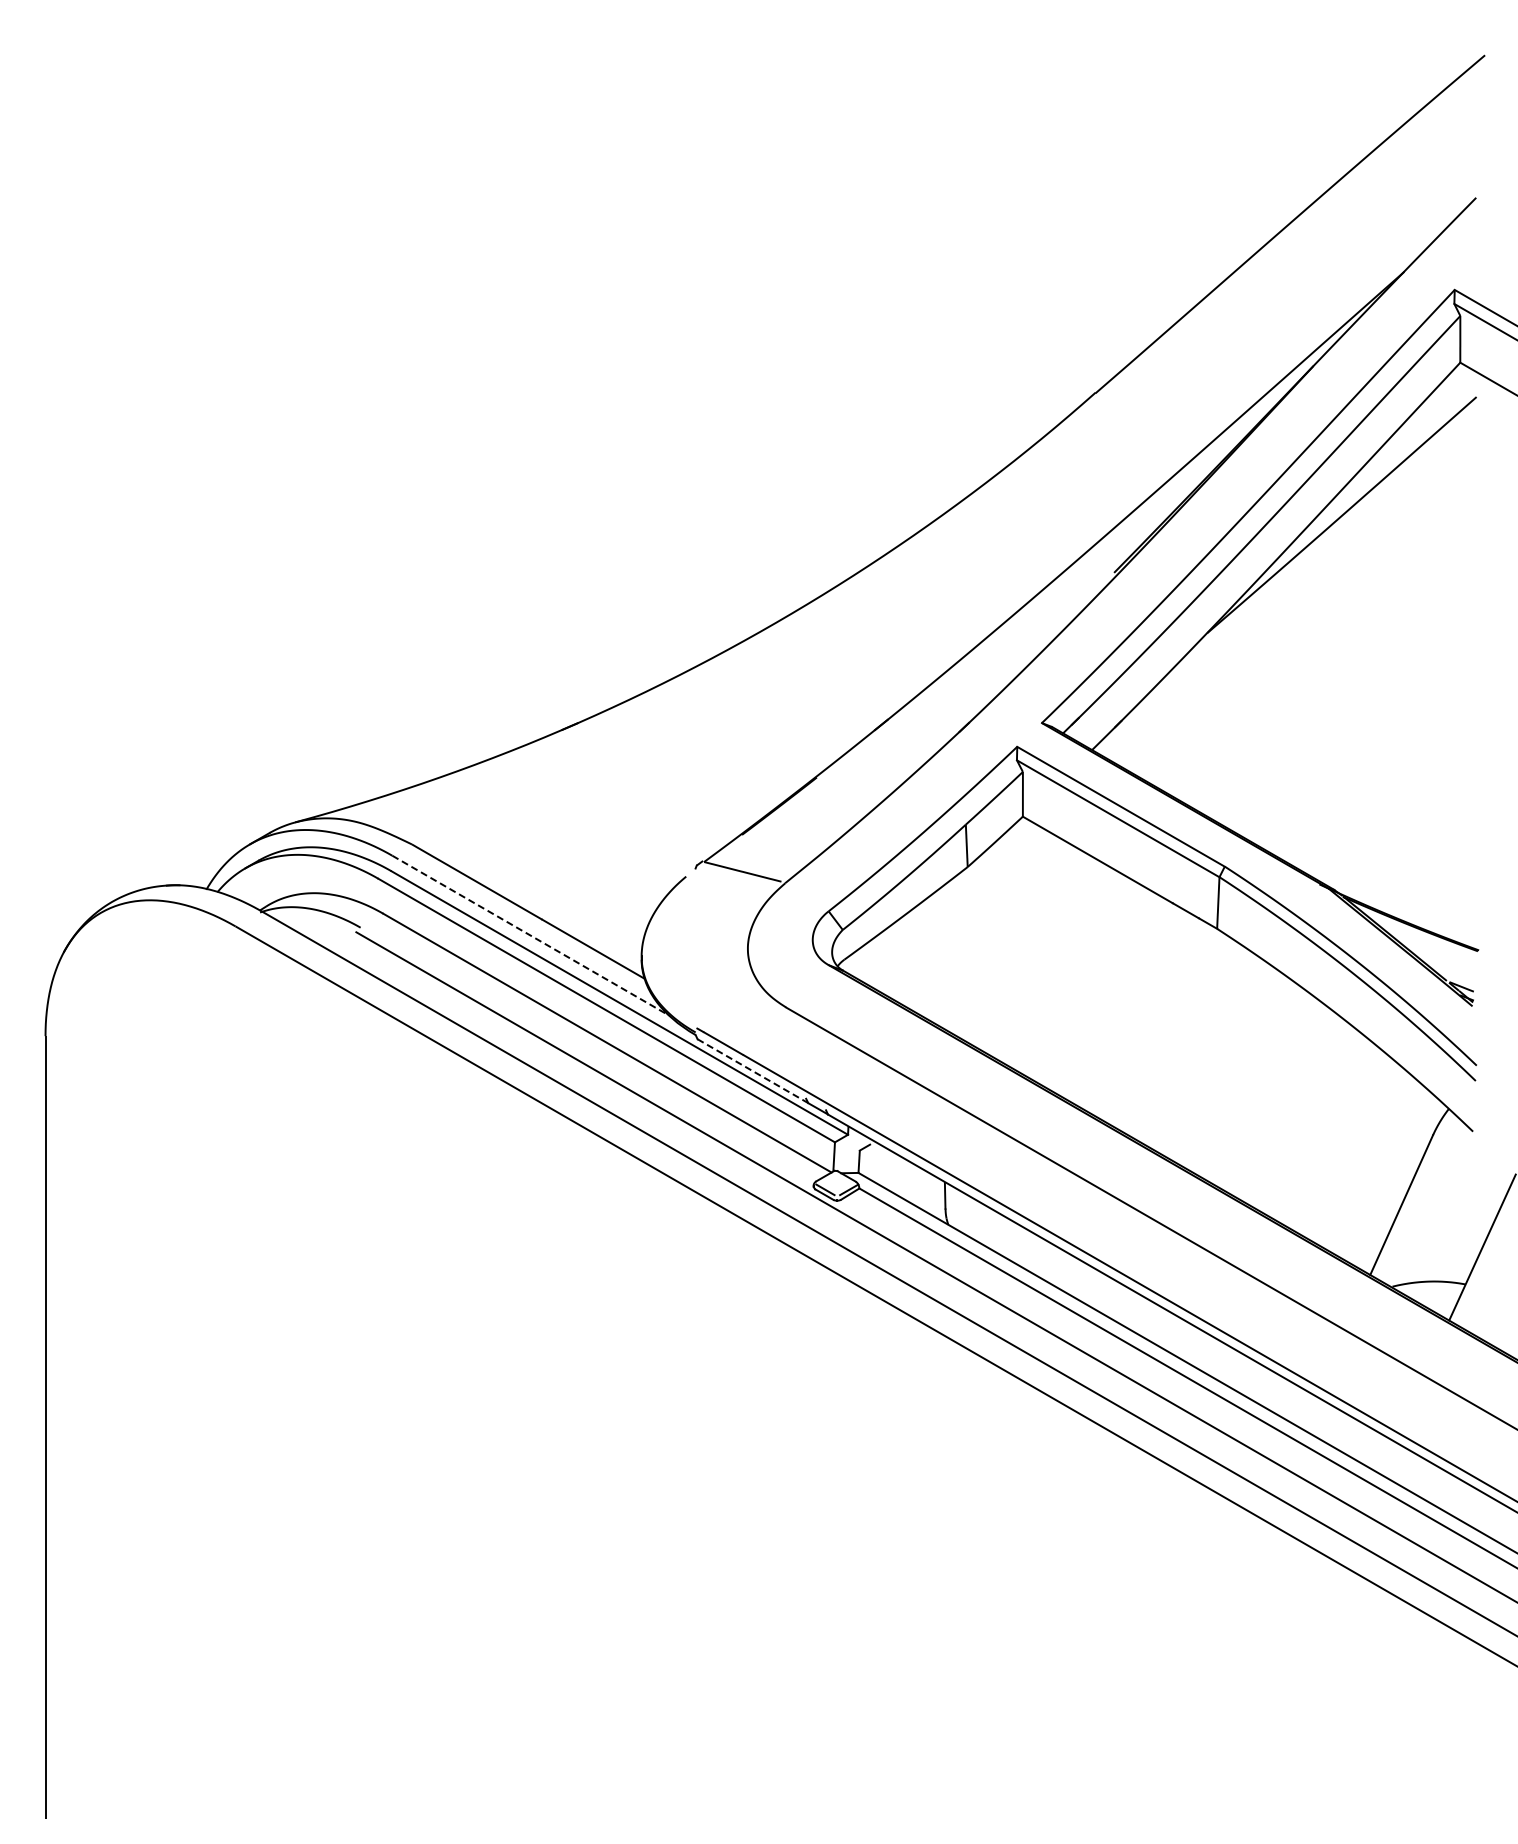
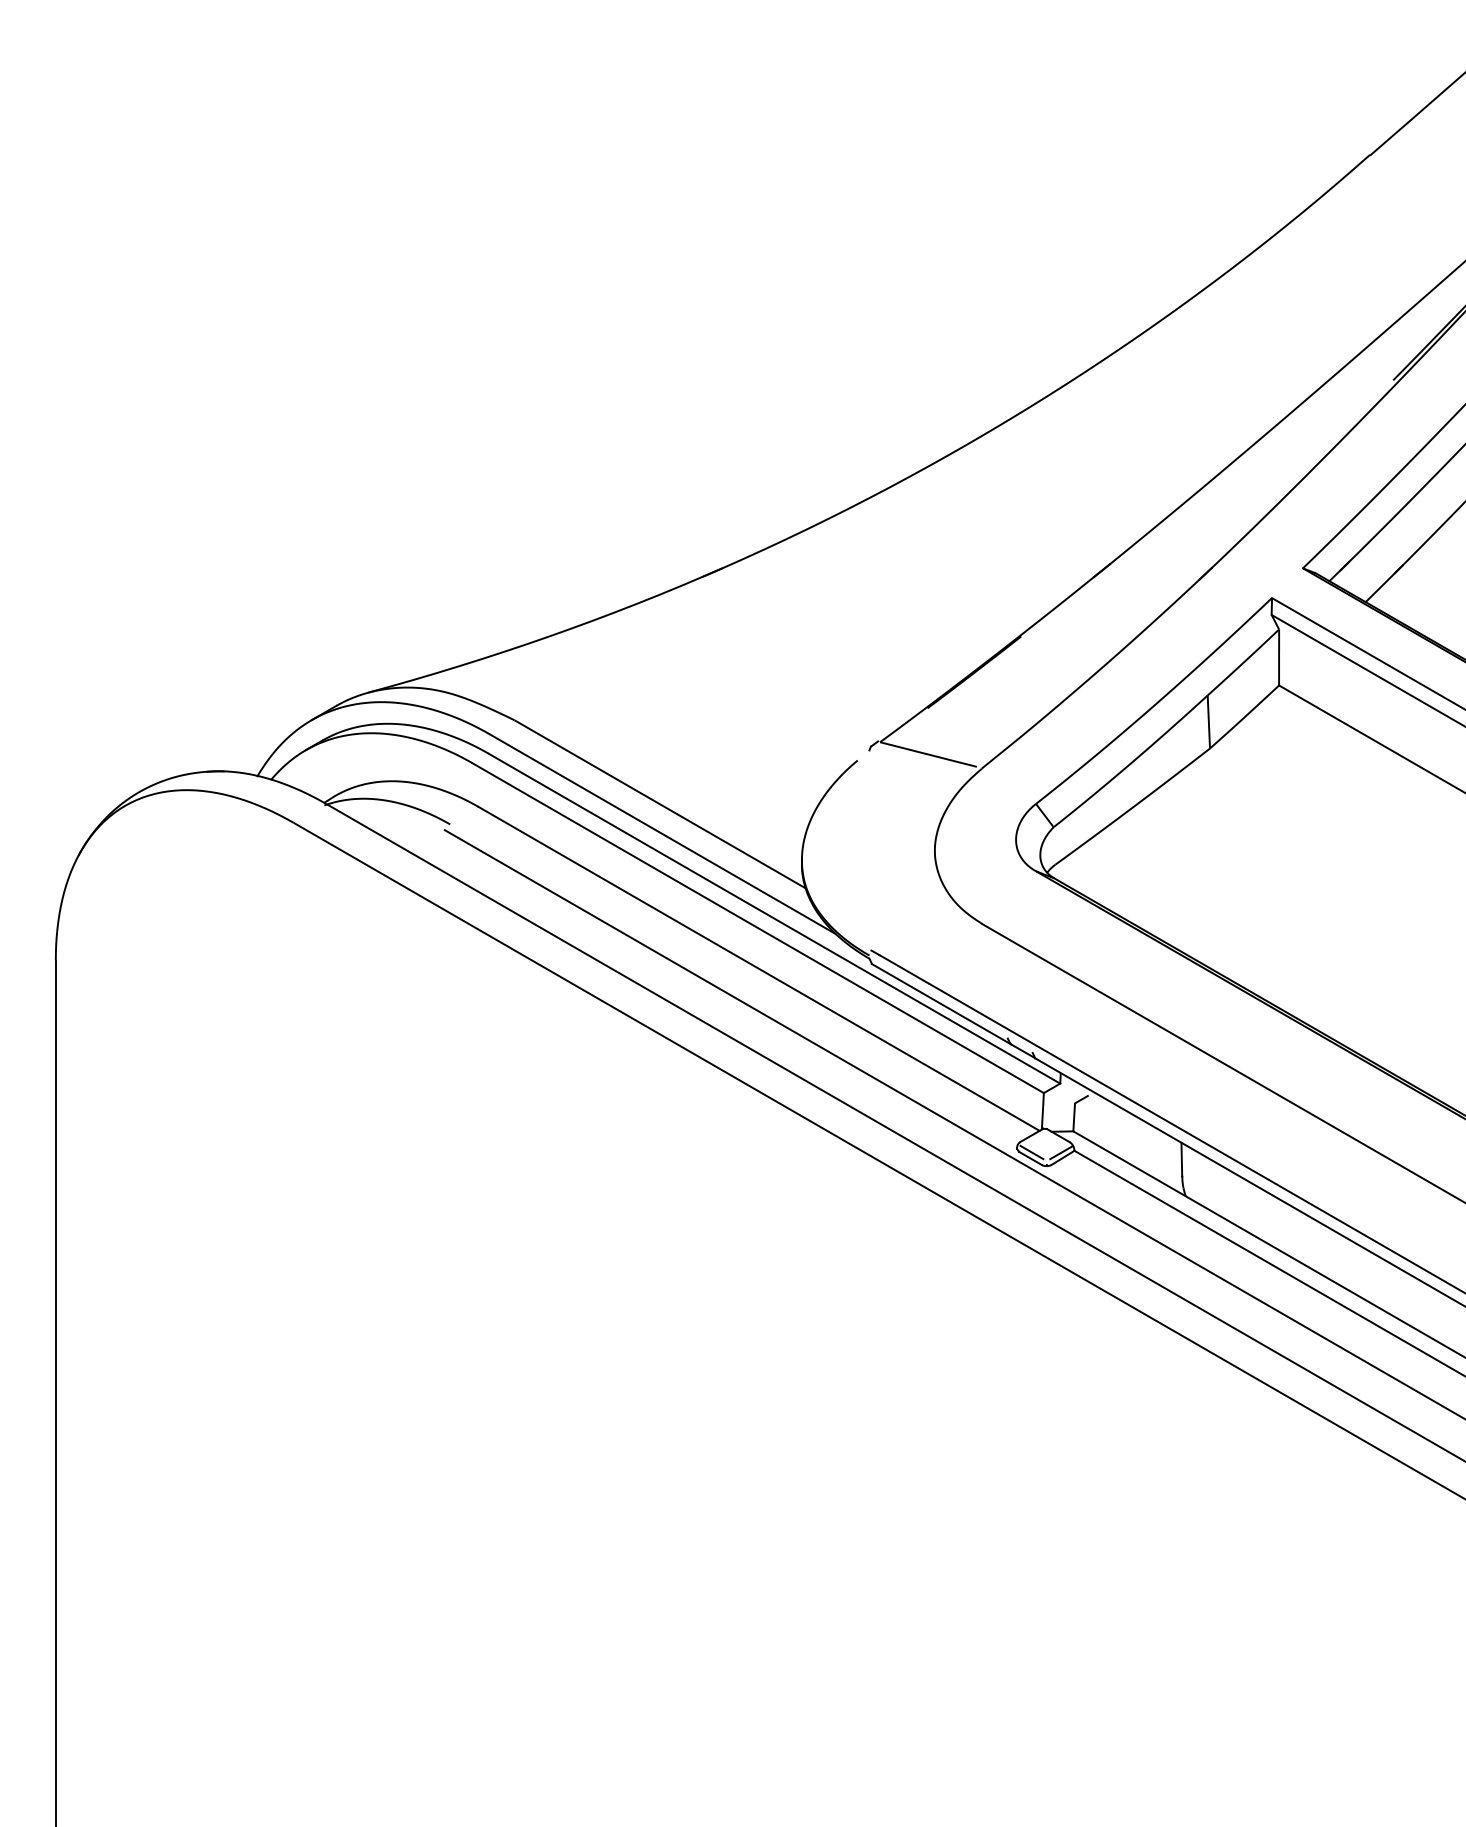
line: (530, 935) -> (662, 834), dashed -> solid
line: (753, 1071) -> (941, 1004), dashed -> solid

